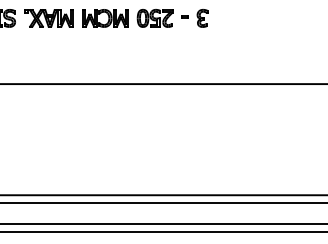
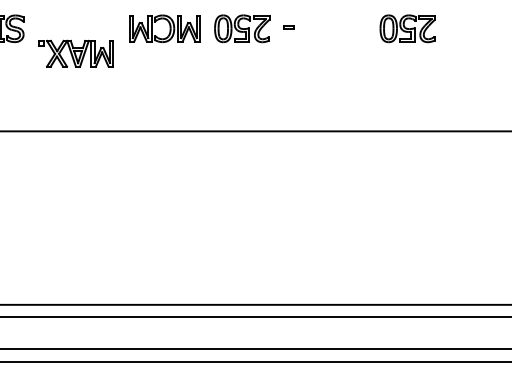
part: (48, 18) -> (75, 53), moved
part: (202, 18) -> (316, 28), removed
part: (260, 18) -> (406, 28), added

